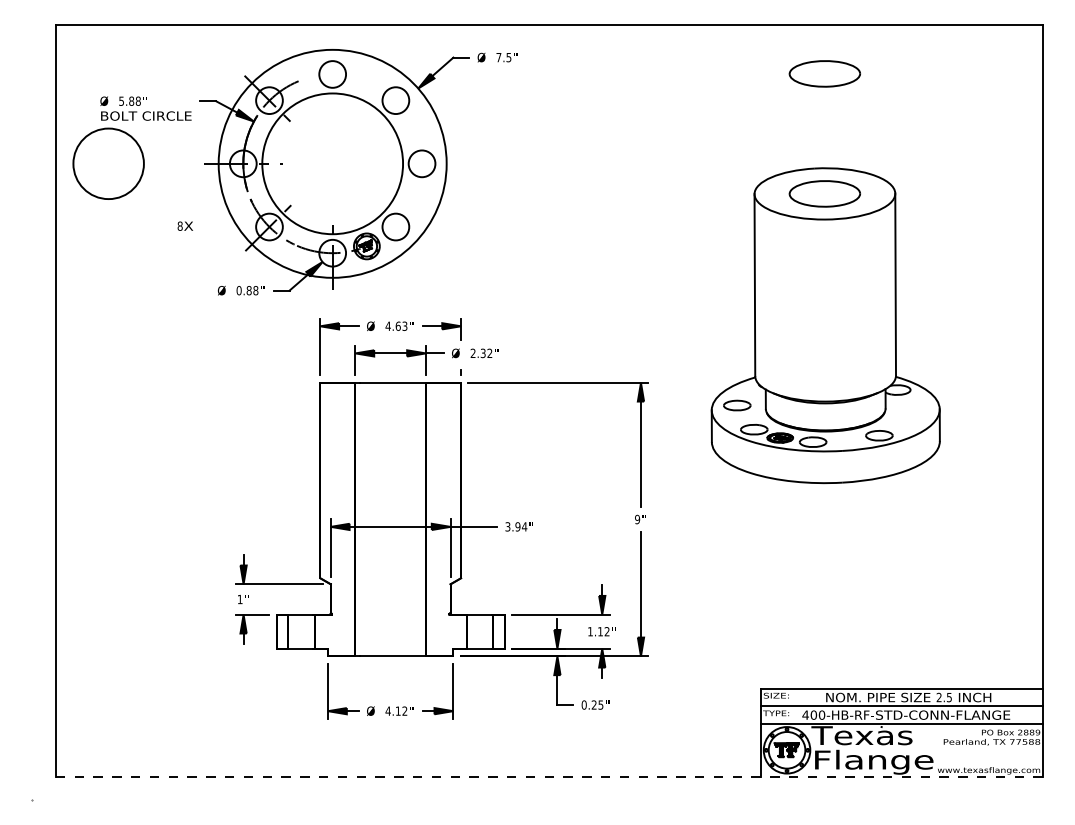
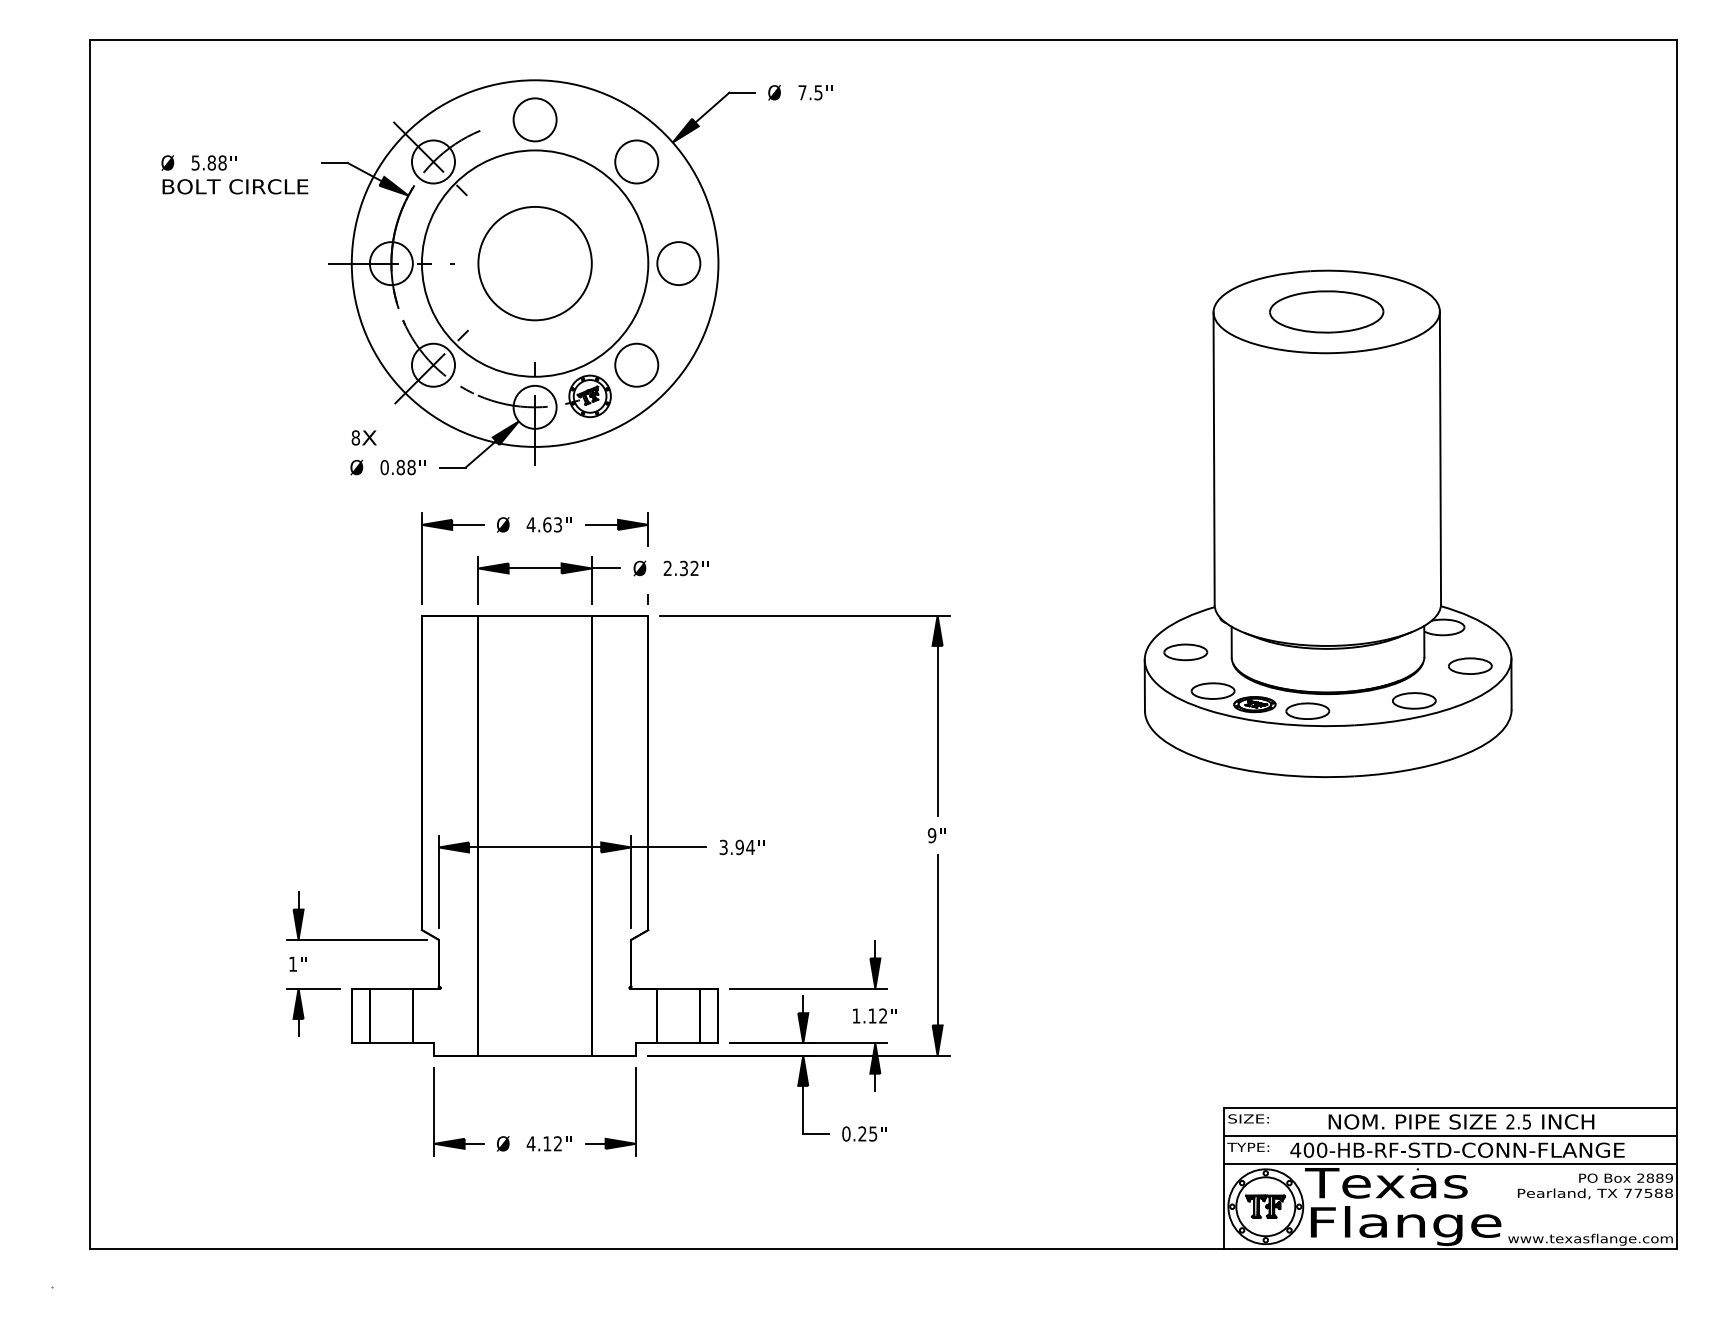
part: (824, 73) -> (1326, 118), removed
circle: (108, 163) -> (534, 263), moved
text: (184, 225) -> (362, 436), moved
part: (914, 413) -> (1470, 665), added
part: (441, 518) -> (616, 833), moved
line: (549, 776) -> (883, 1248), dashed -> solid

